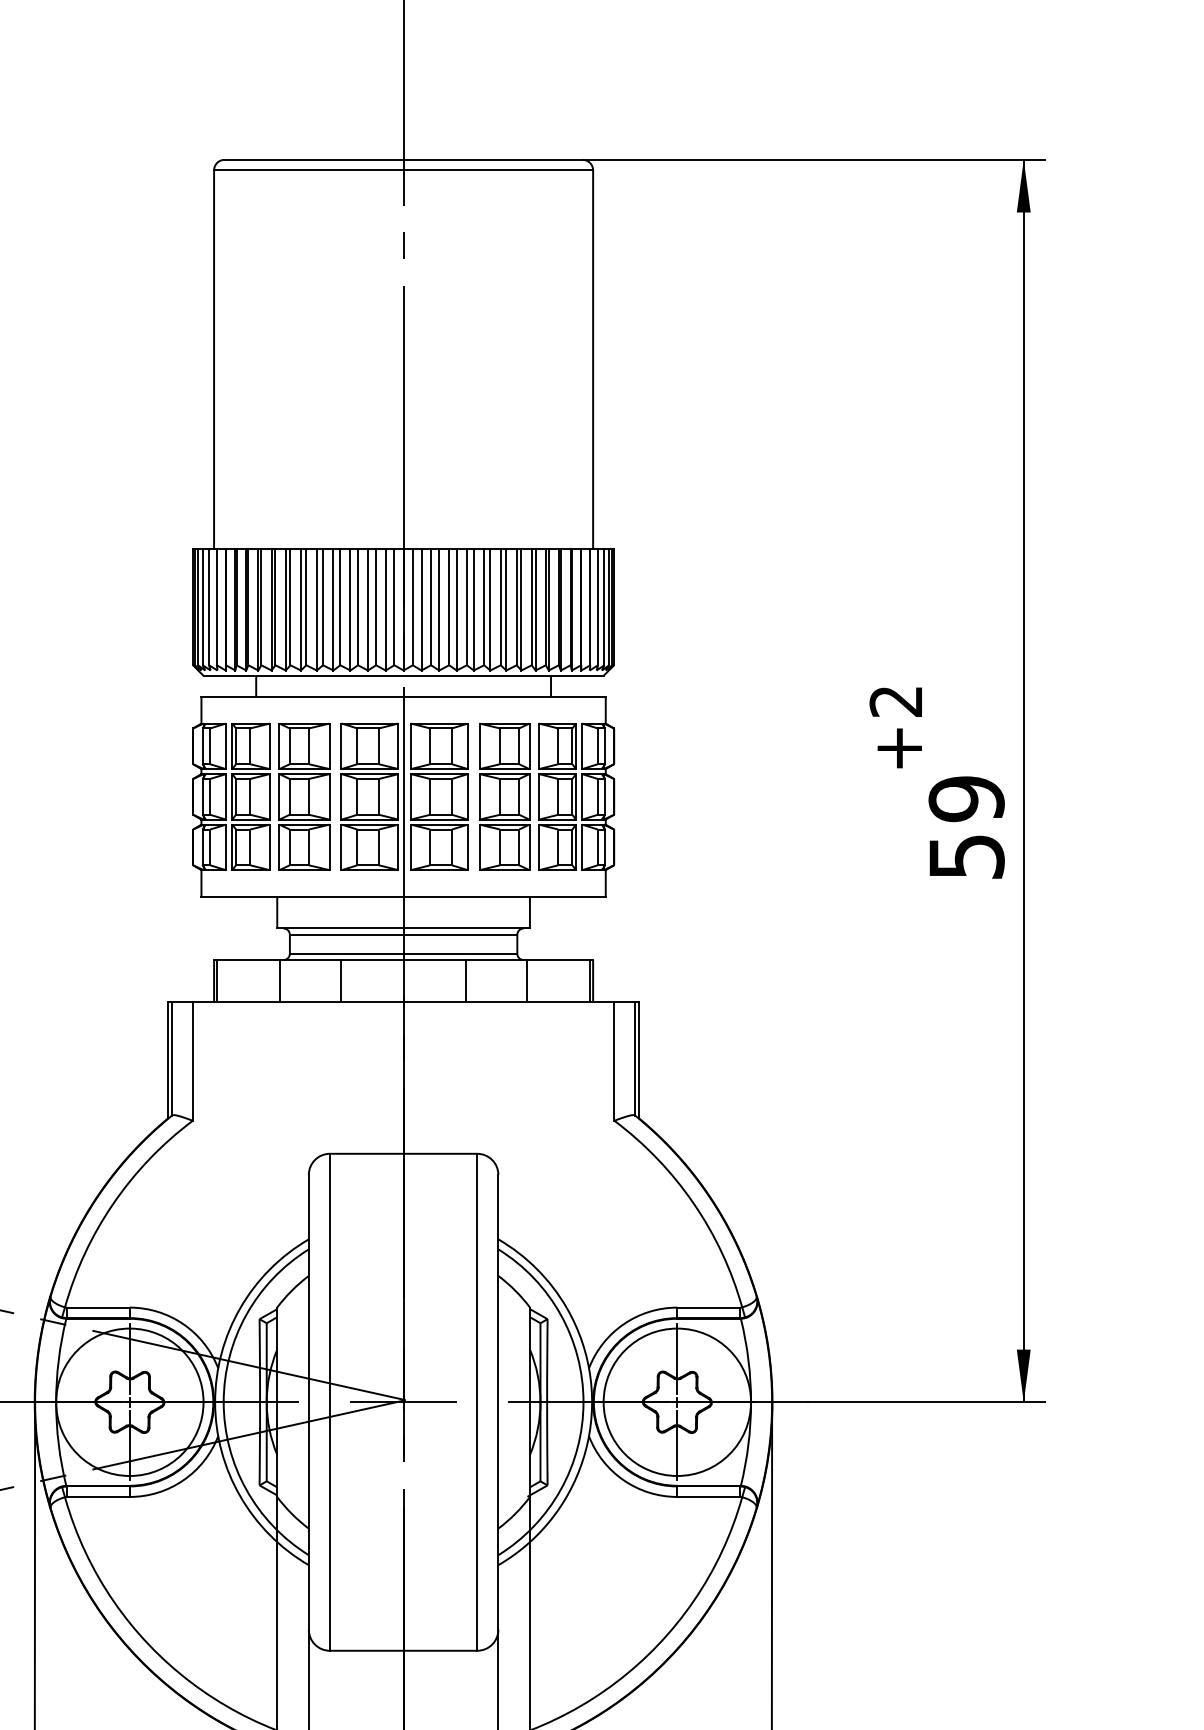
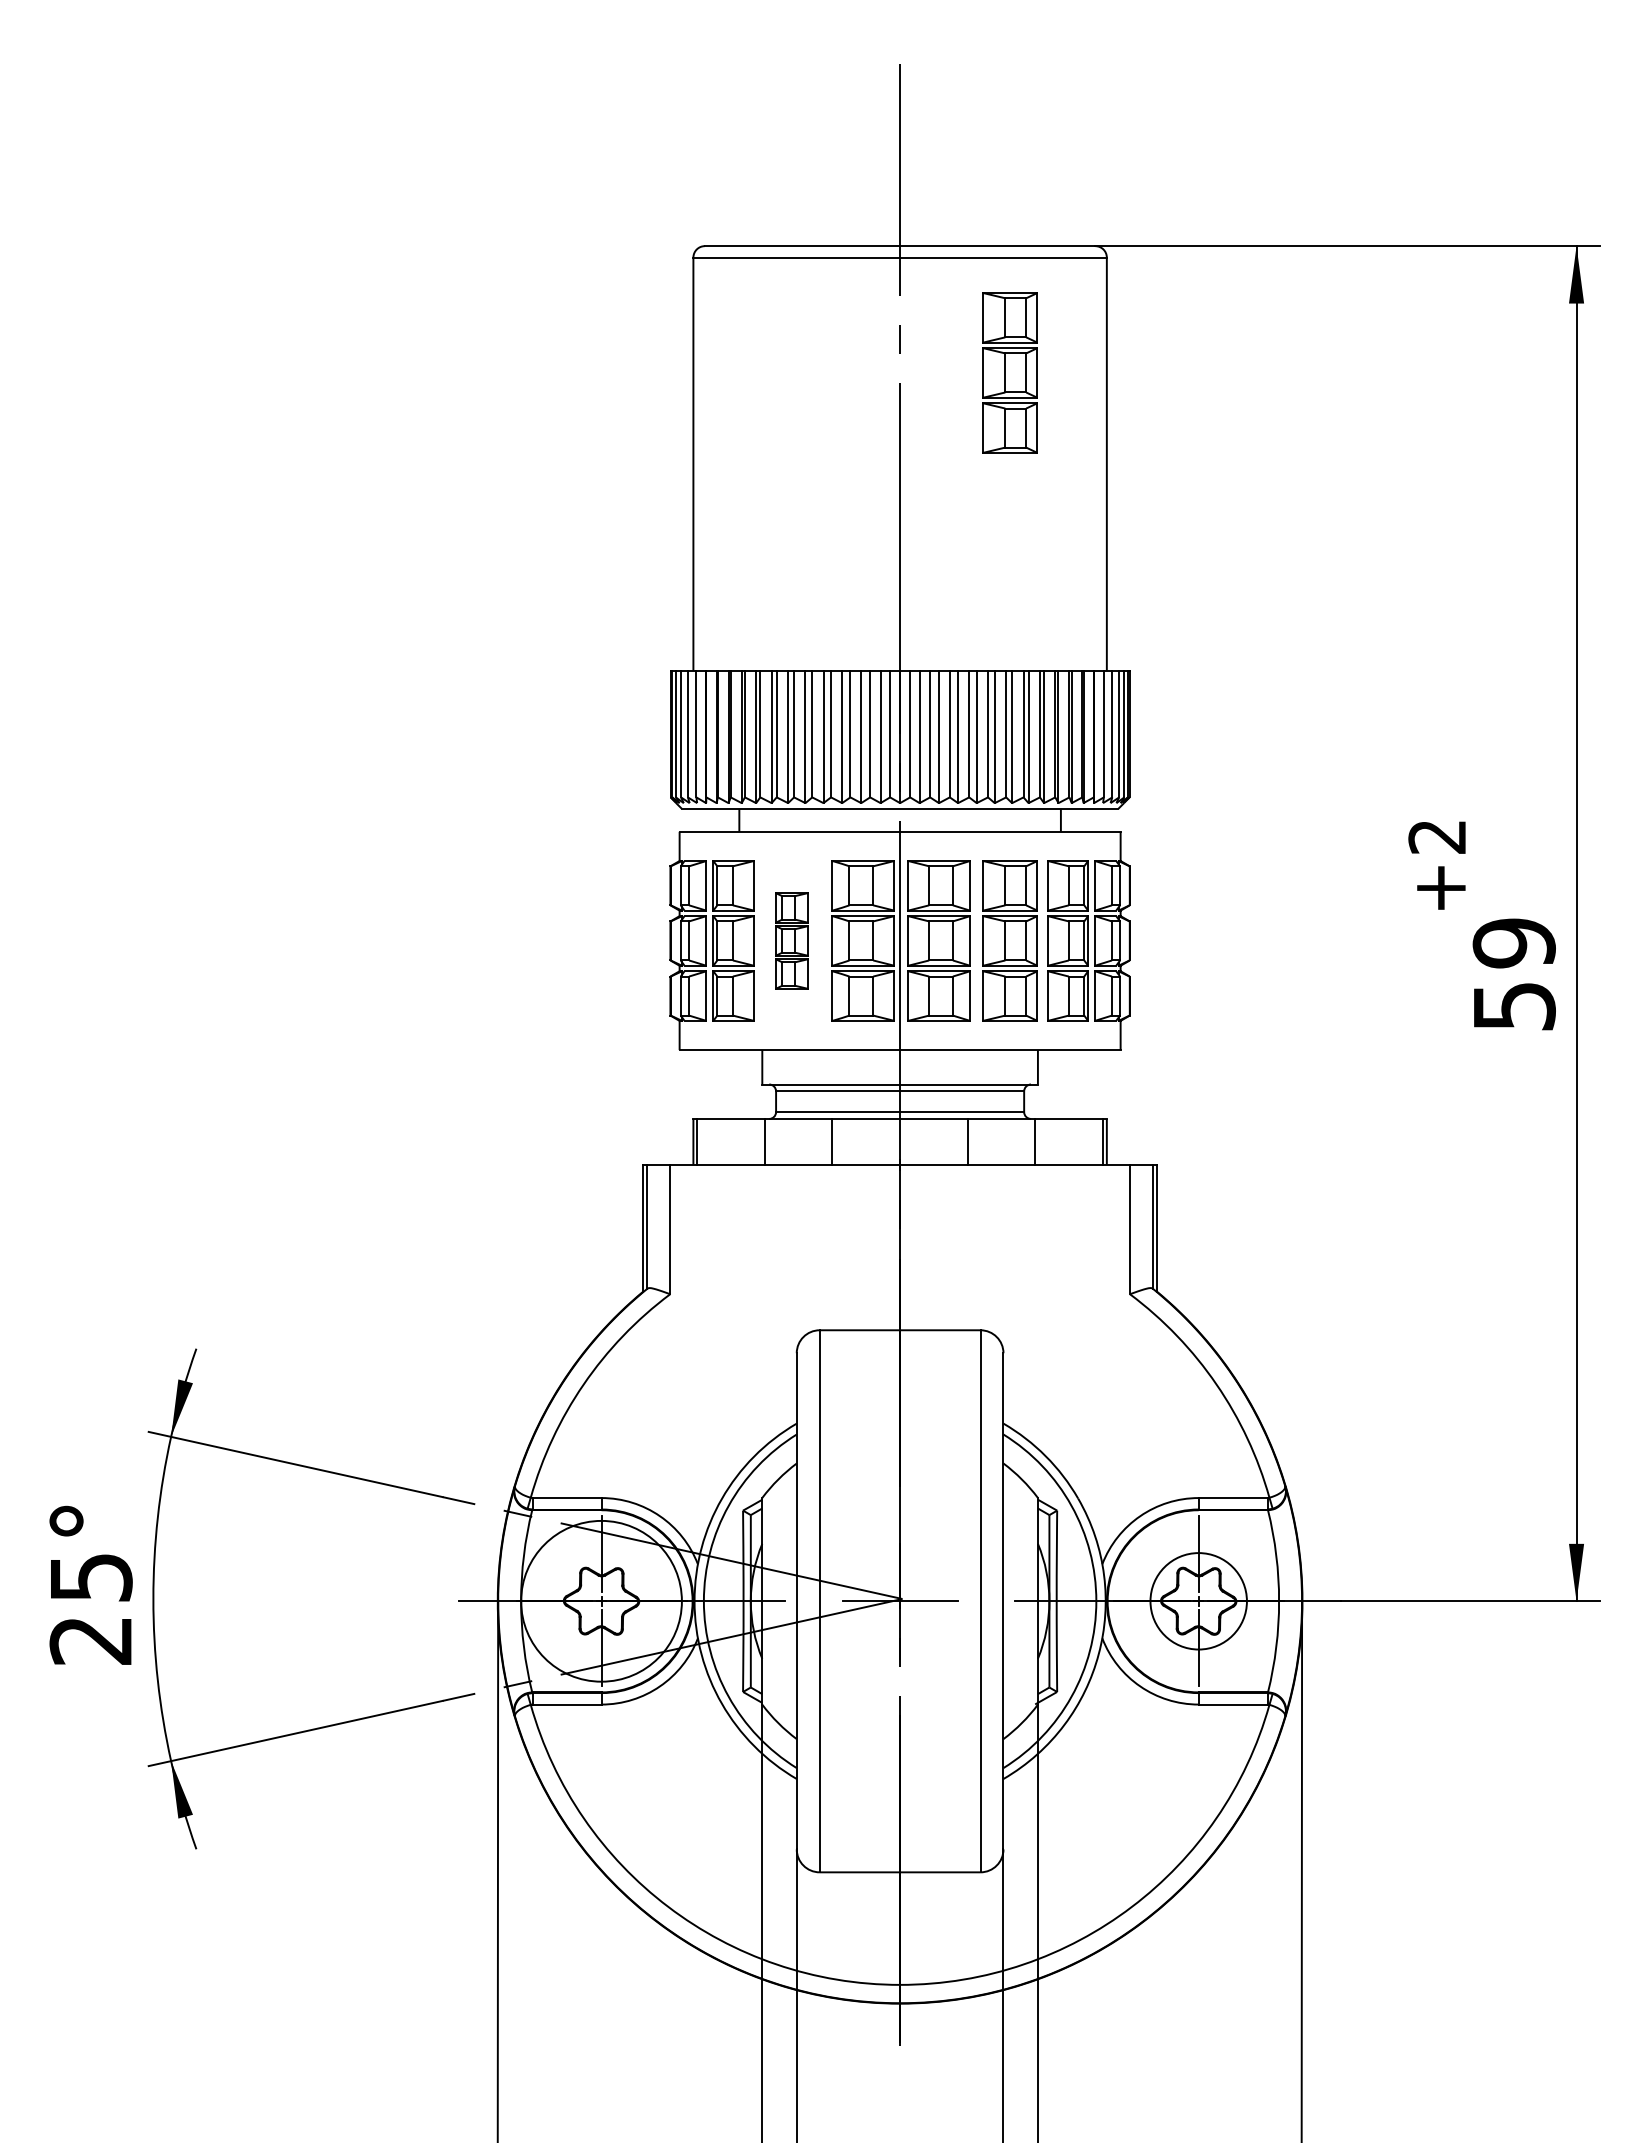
part: (503, 275) -> (1009, 372), added
part: (304, 796) -> (791, 940), size x0.6
circle: (677, 1401) -> (1198, 1600), size x0.6

